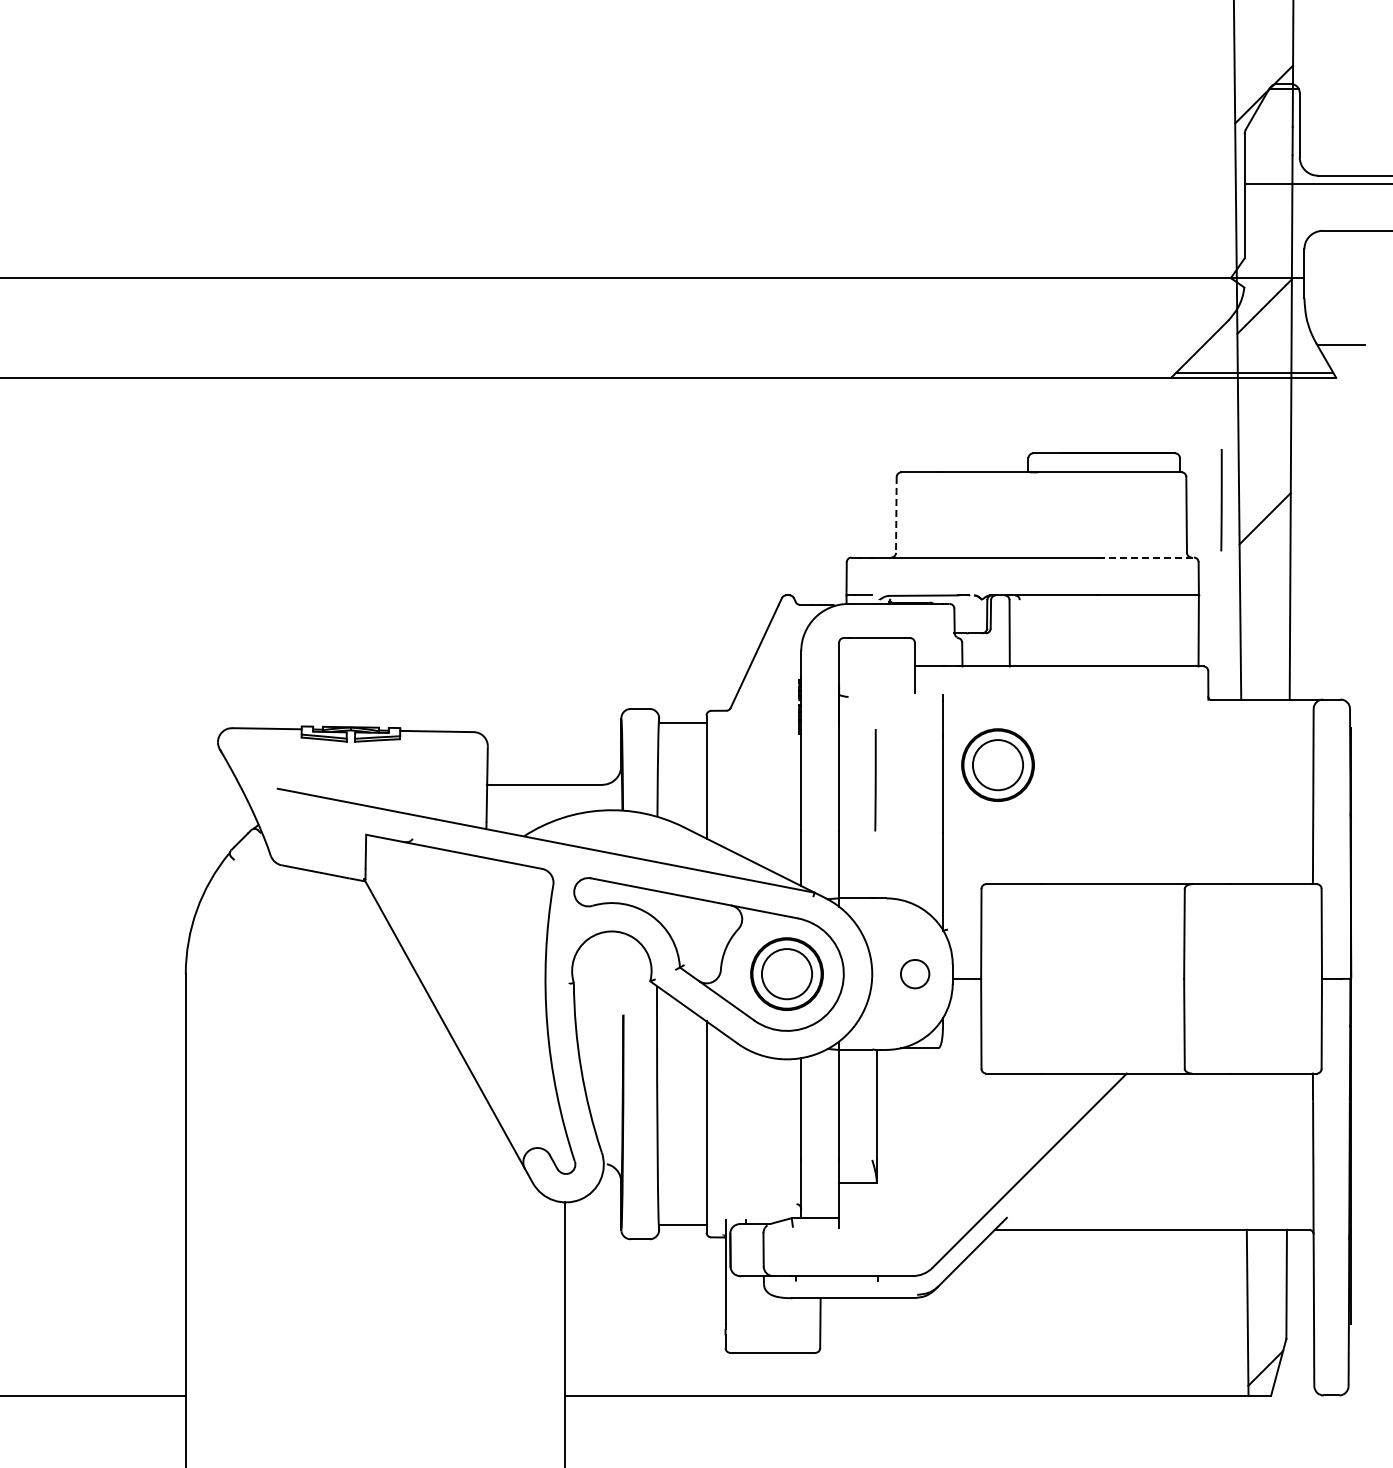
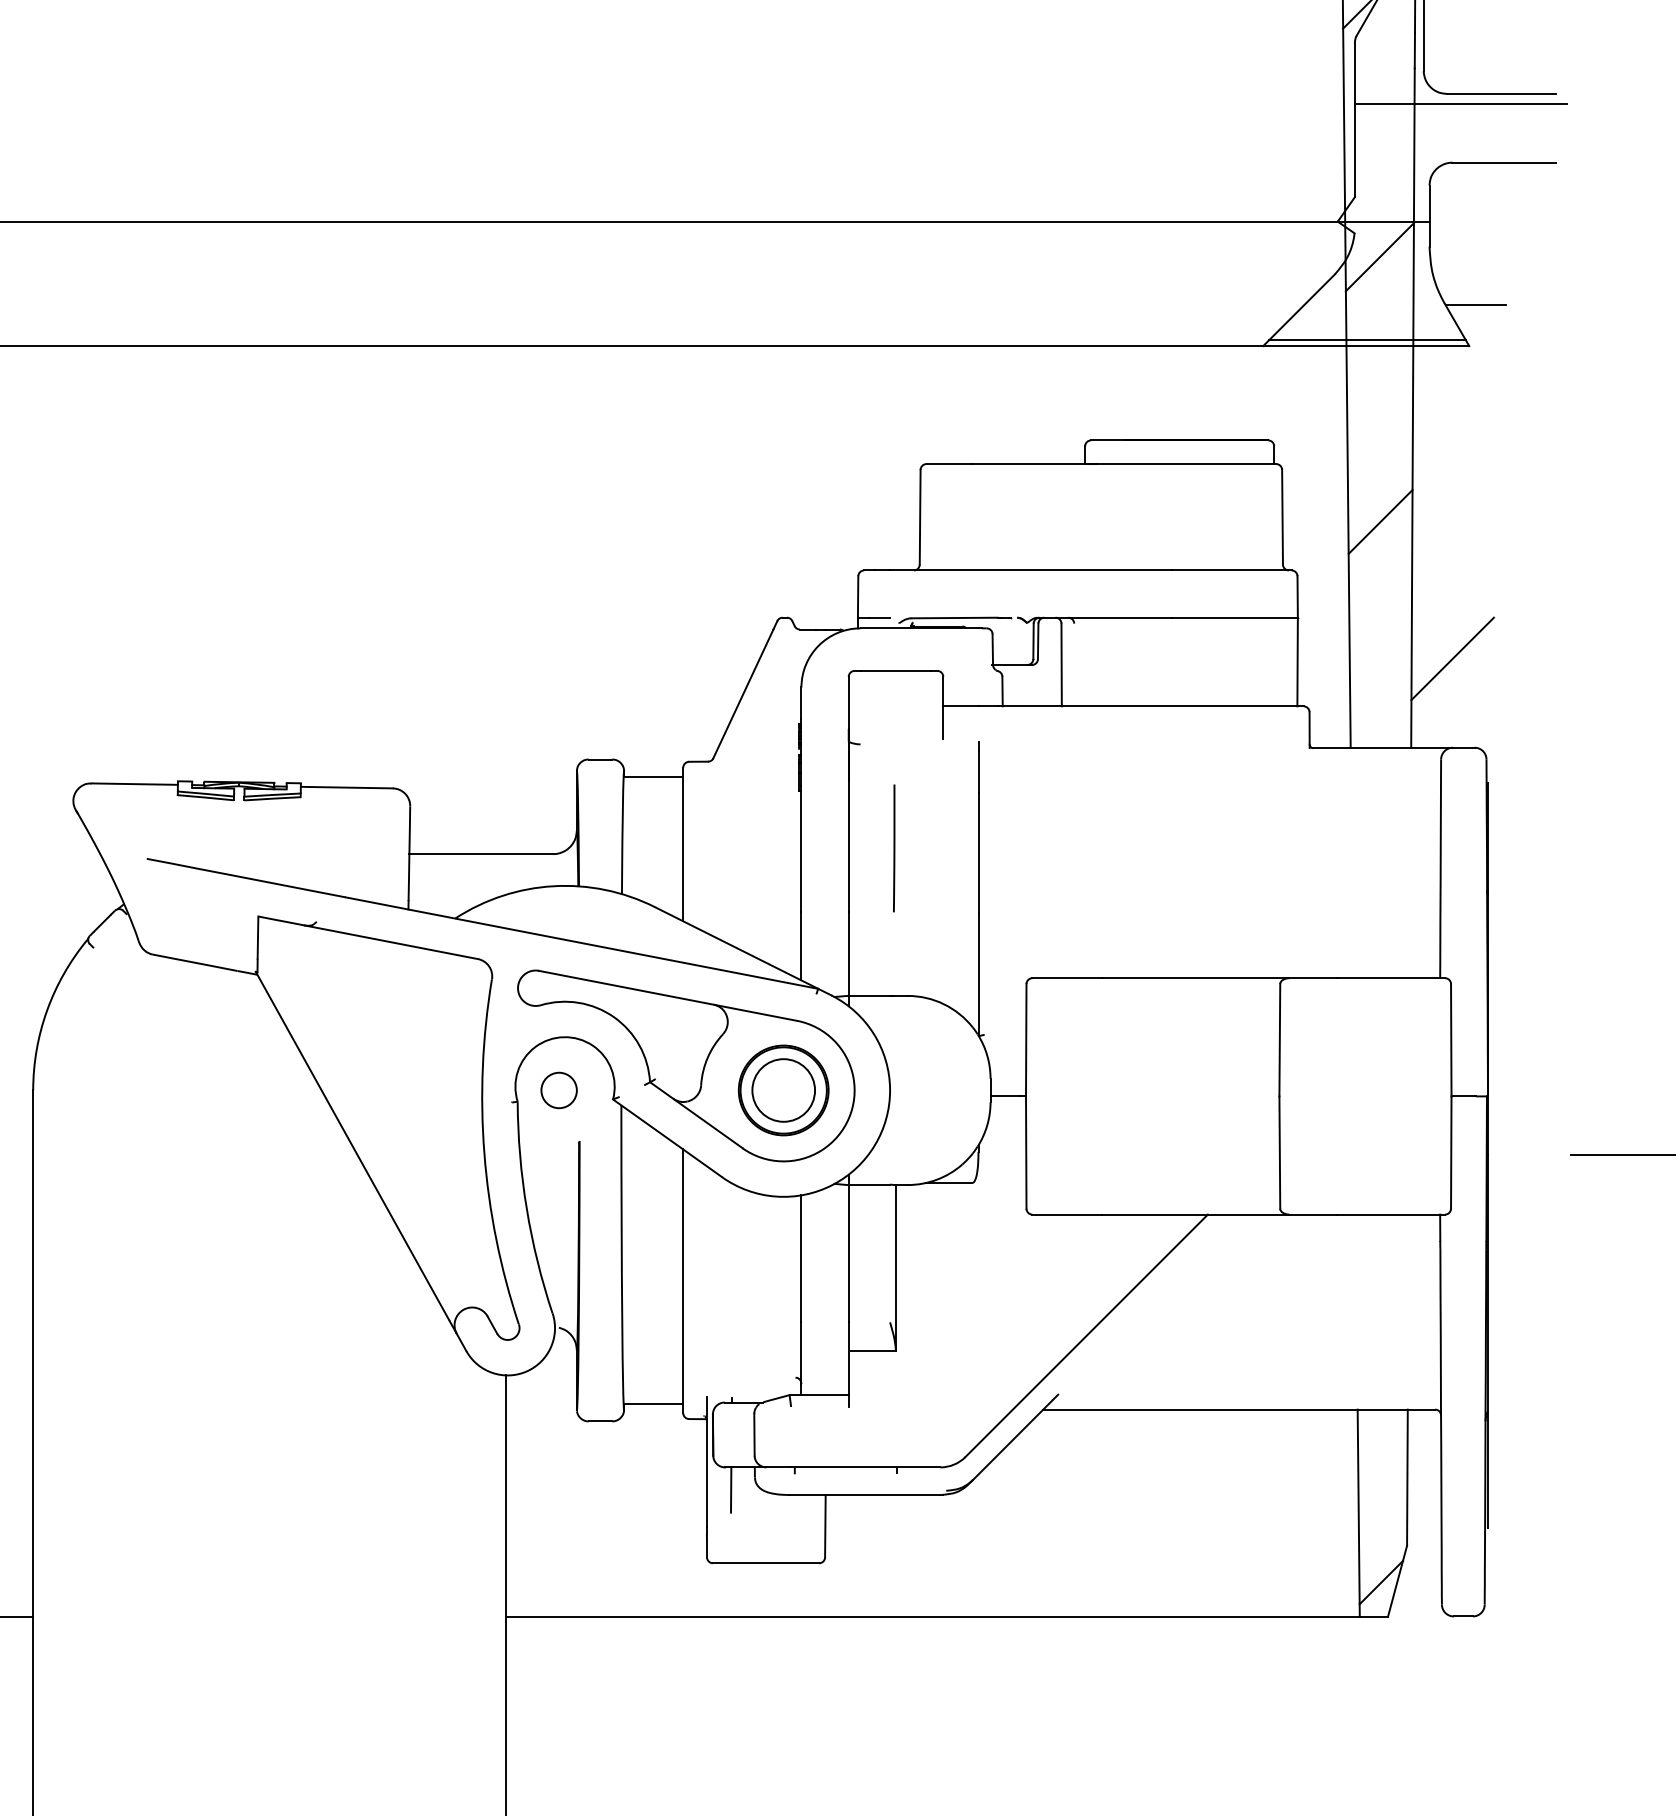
line: (1221, 500) -> (1326, 499), removed
line: (896, 514) -> (920, 516), dashed -> solid
line: (1146, 557) -> (1232, 570), dashed -> solid
line: (1322, 628) -> (1452, 659), added
part: (997, 764) -> (1046, 828), removed
circle: (915, 974) -> (559, 1090), moved
line: (744, 1294) -> (730, 1490), added

